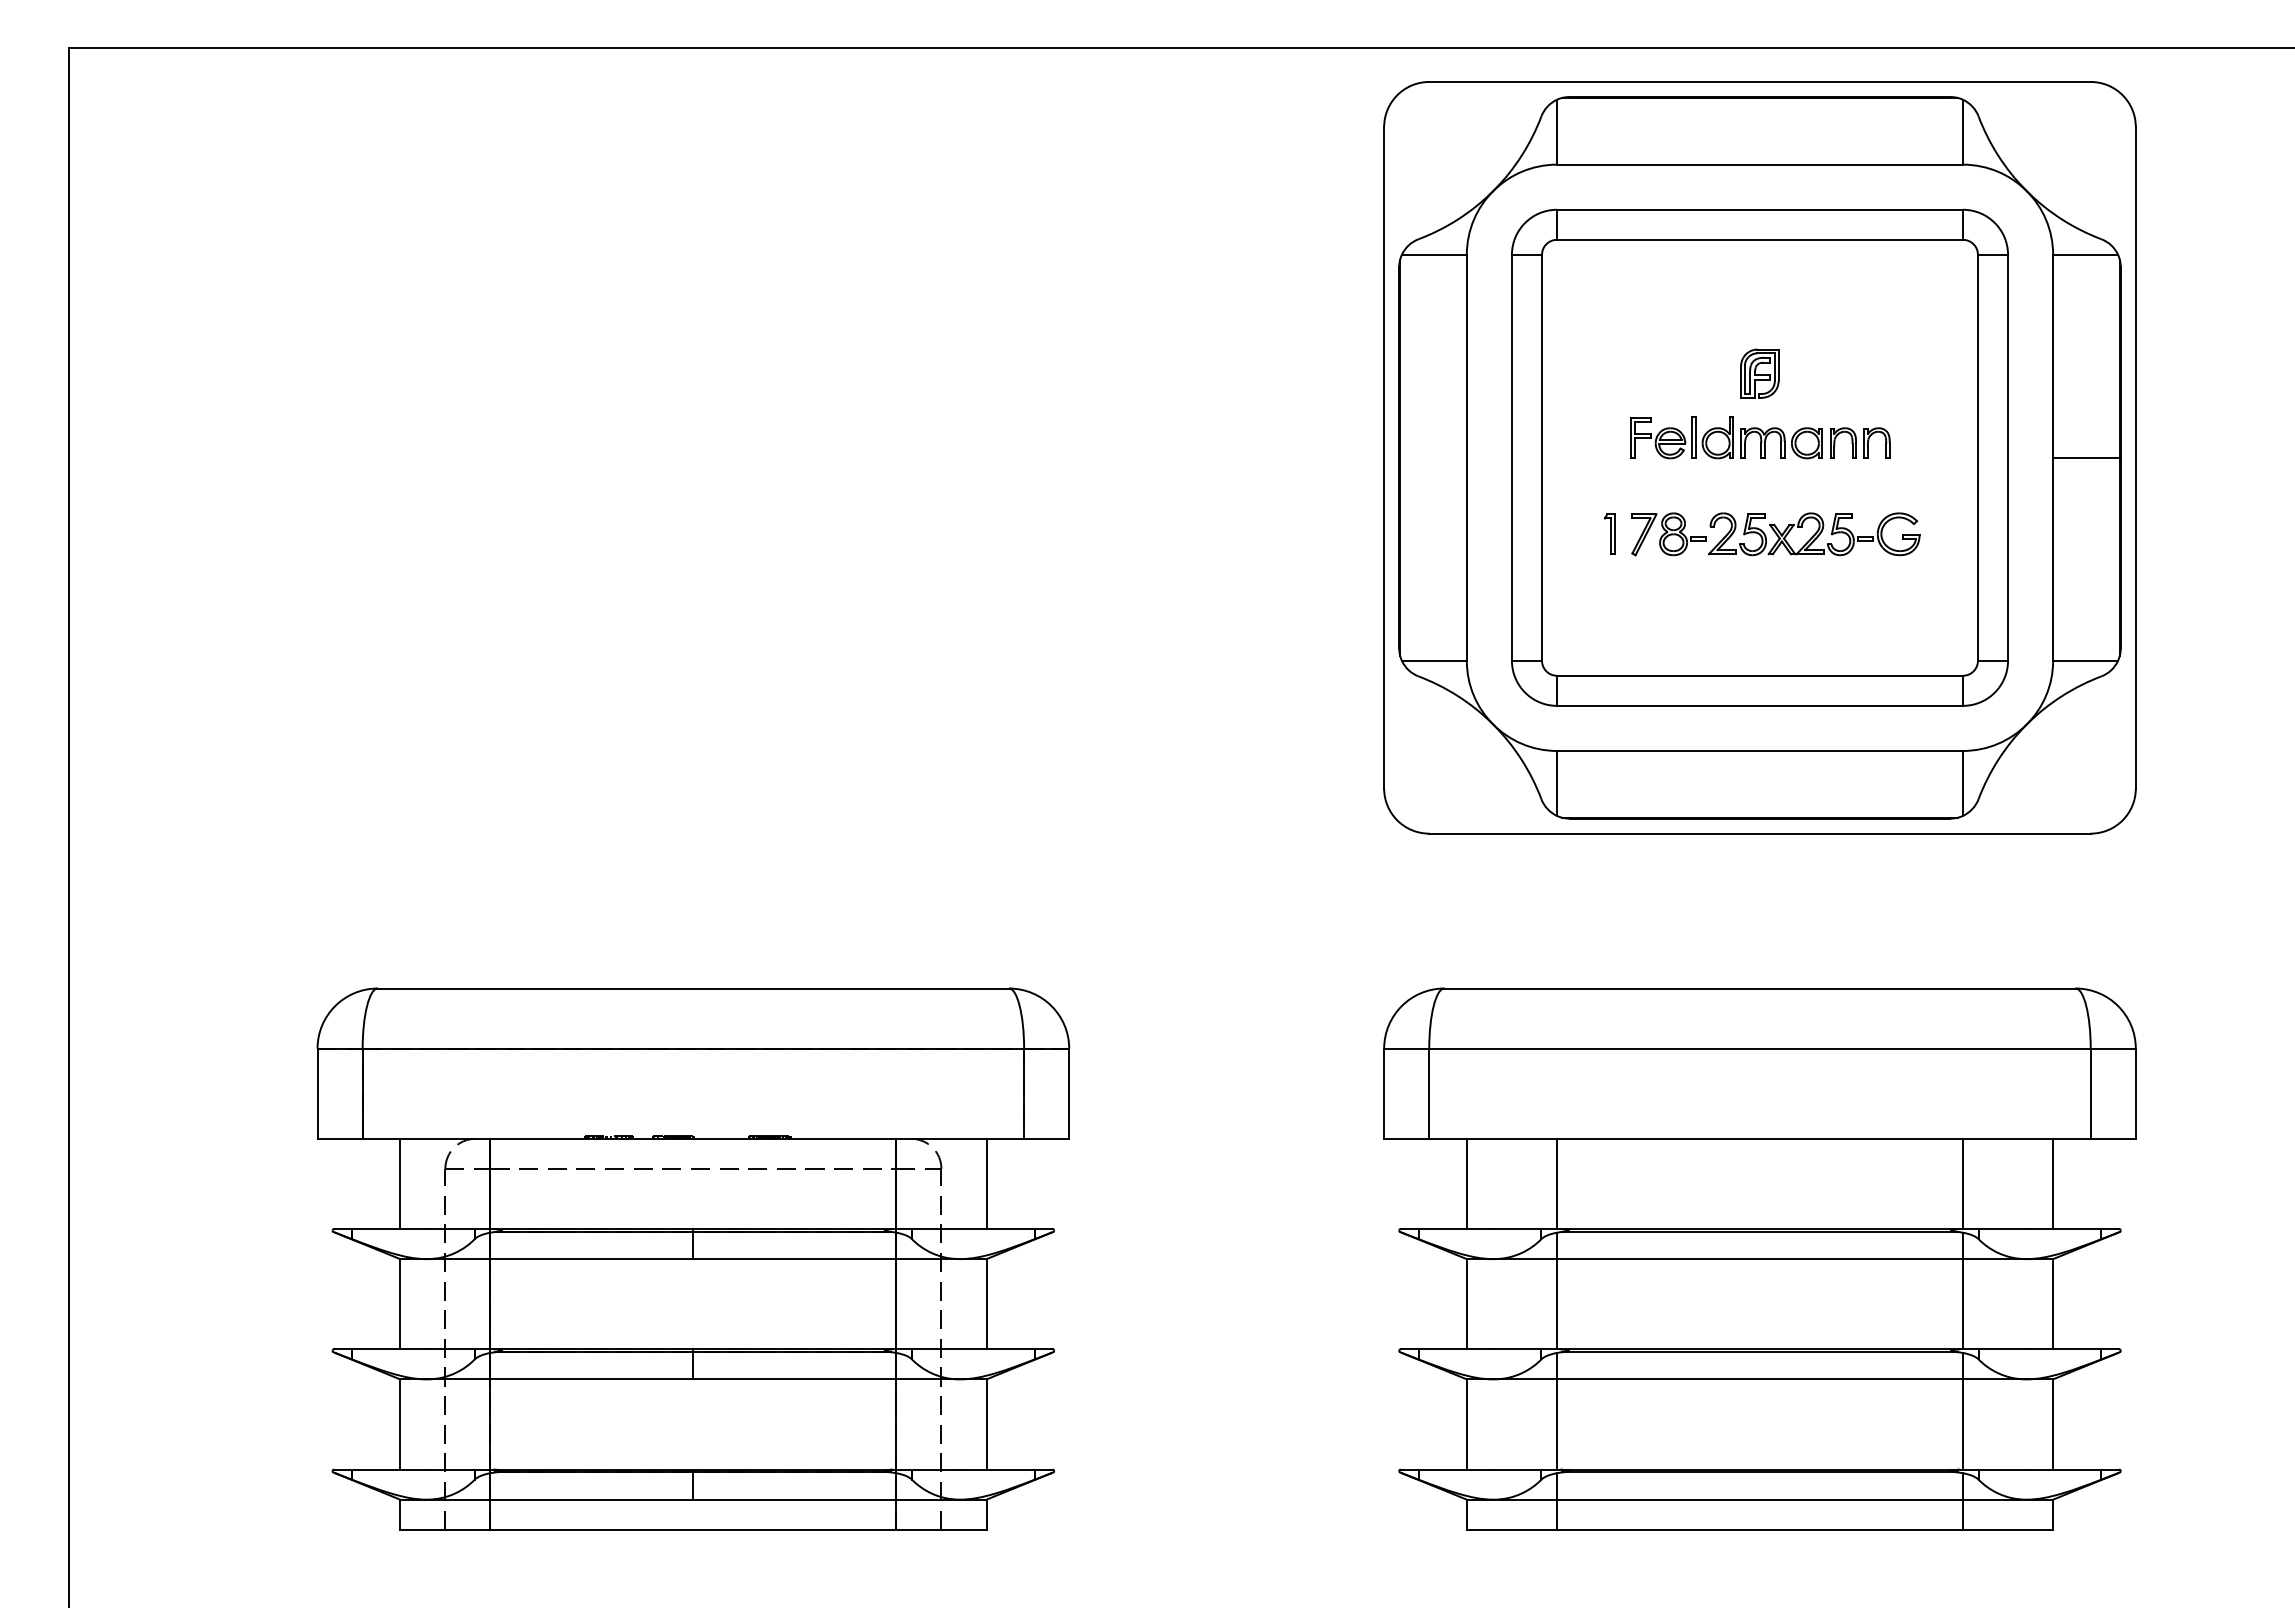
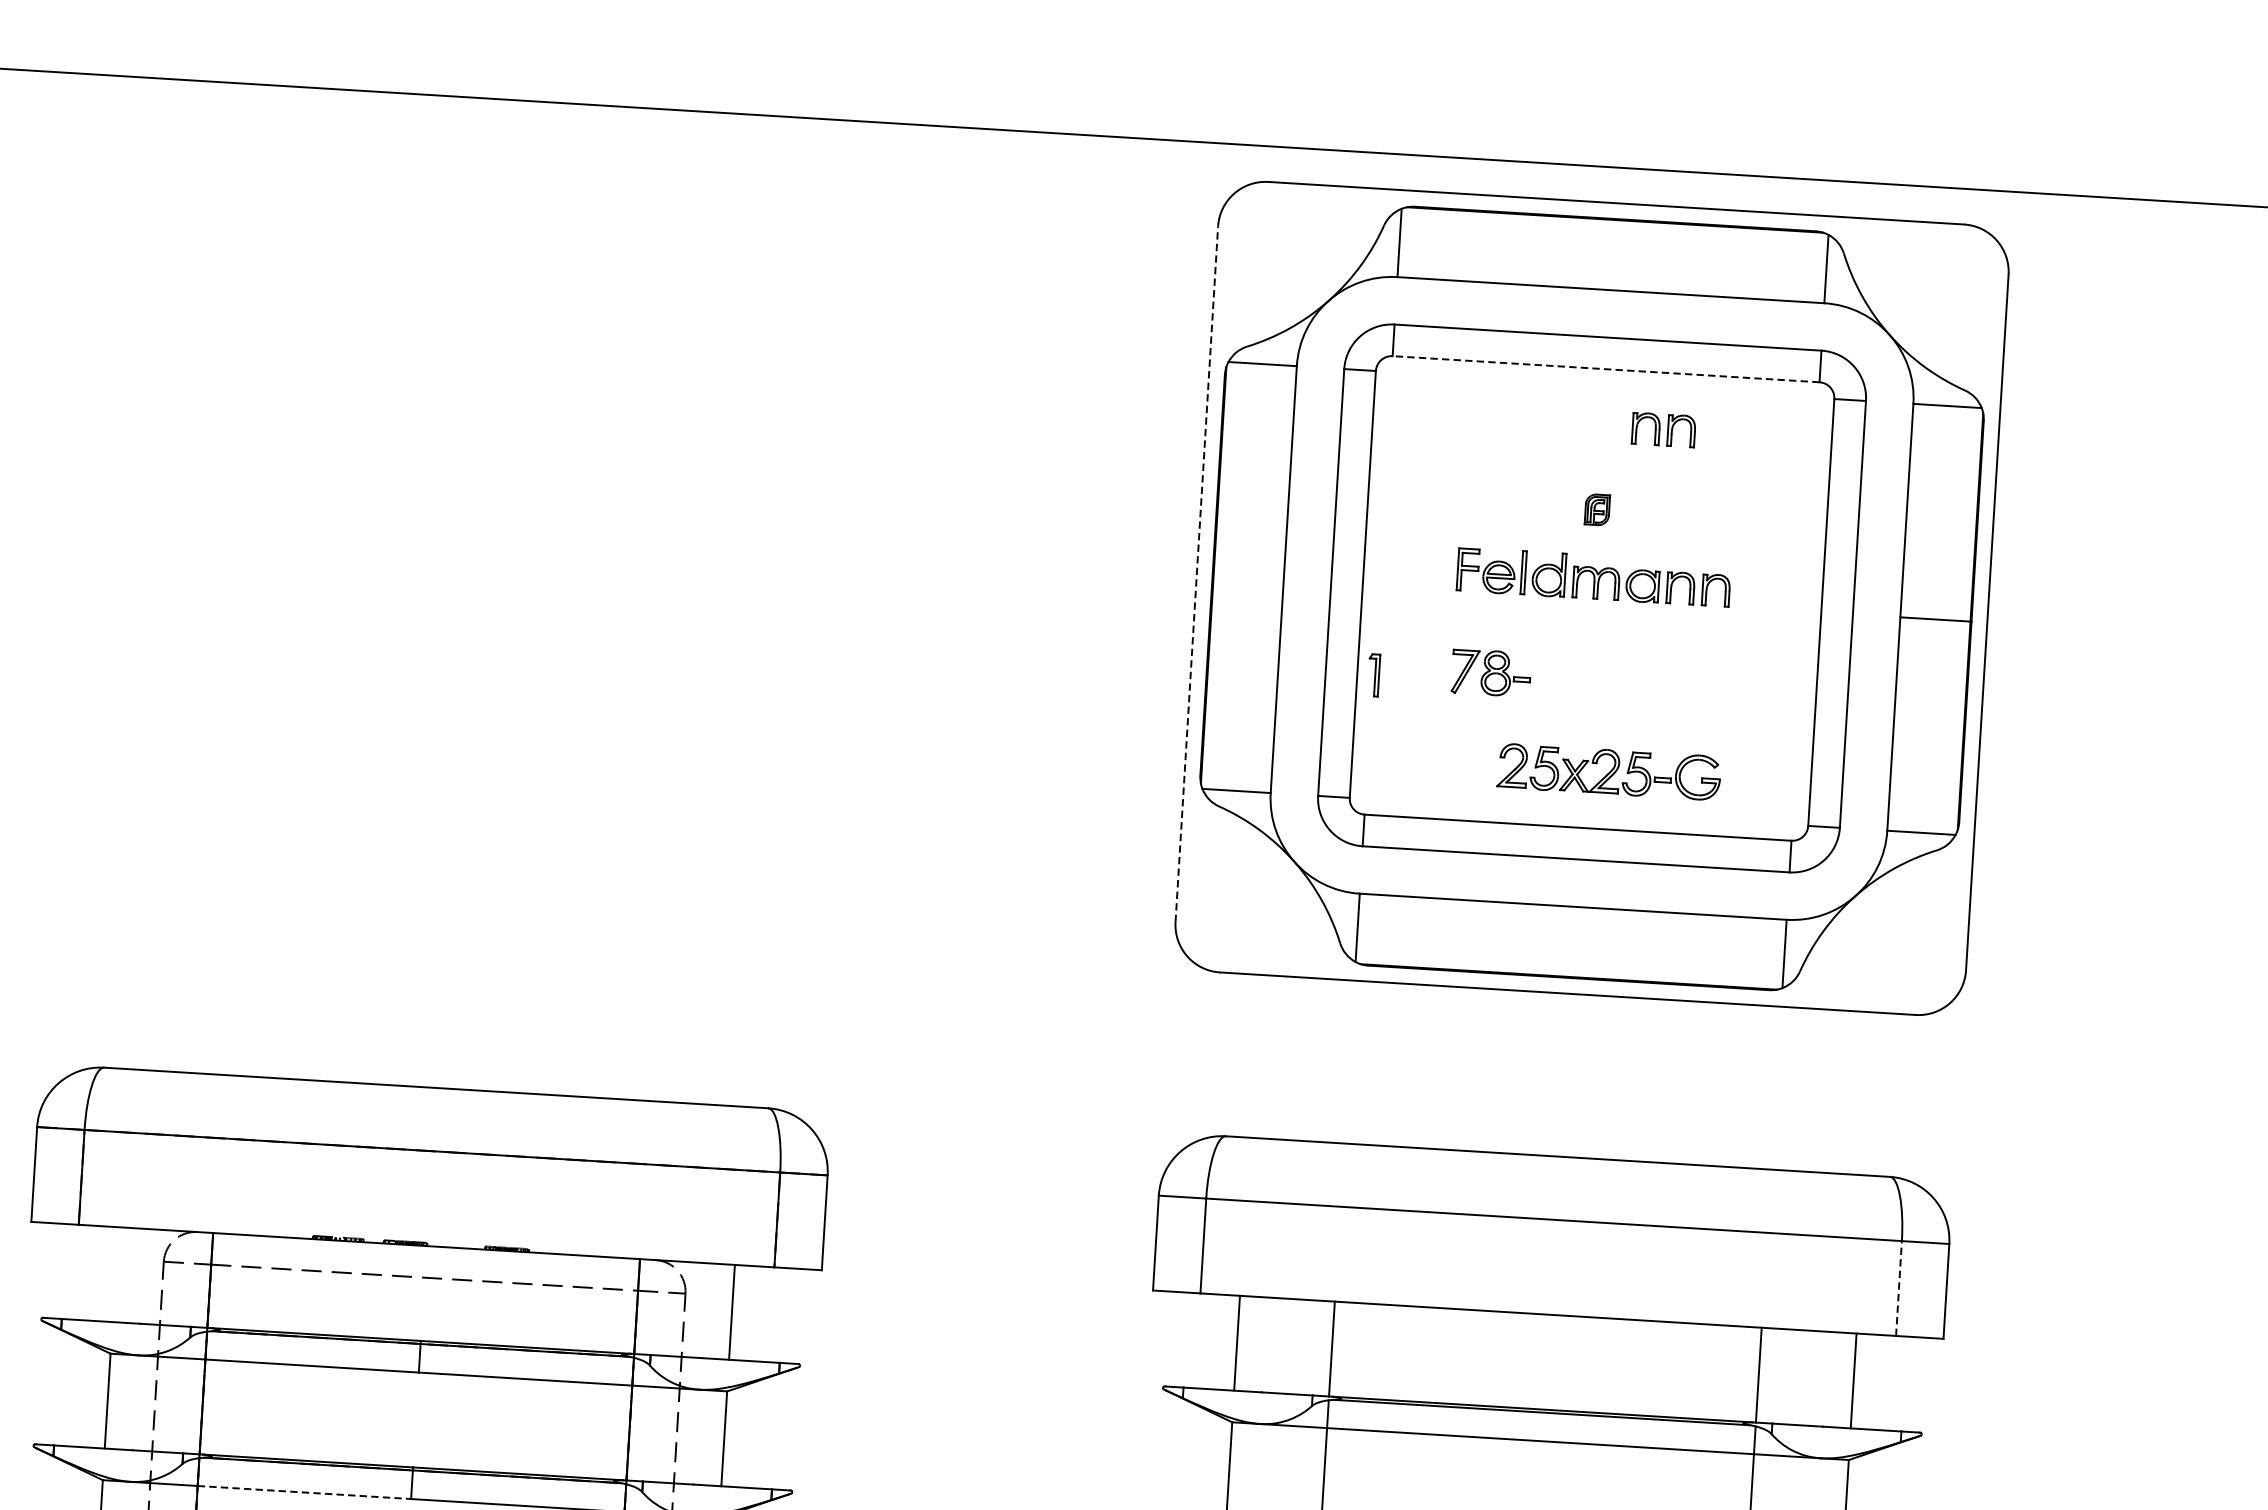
line: (1759, 239) -> (1605, 368), solid -> dashed
part: (1818, 293) -> (1664, 429), added
part: (1759, 373) -> (1596, 509), size x0.6
line: (1384, 457) -> (1197, 573), solid -> dashed
part: (1609, 533) -> (1373, 674), moved
part: (1814, 534) -> (1609, 772), moved
line: (2090, 1093) -> (1898, 1288), solid -> dashed
line: (400, 1183) -> (115, 1274), removed
line: (592, 1379) -> (305, 1492), solid -> dashed

